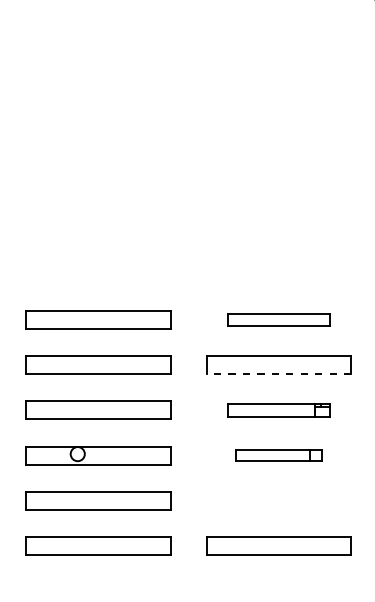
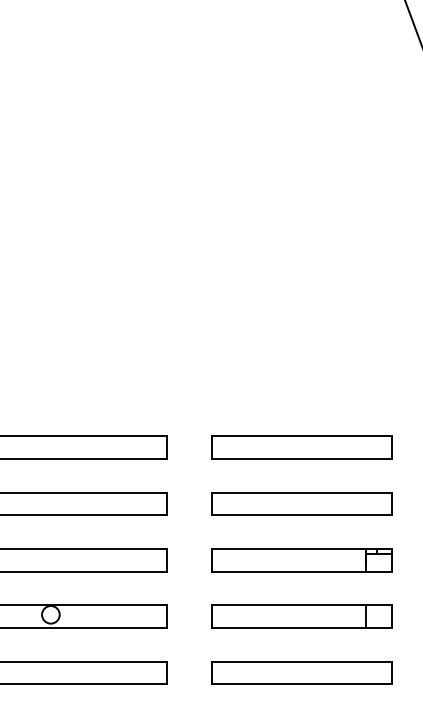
part: (278, 319) -> (301, 446), size x1.43
line: (278, 374) -> (301, 515), dashed -> solid
part: (278, 409) -> (301, 559), size x1.43
part: (278, 455) -> (301, 616), size x1.67
part: (278, 500) -> (301, 672), added

